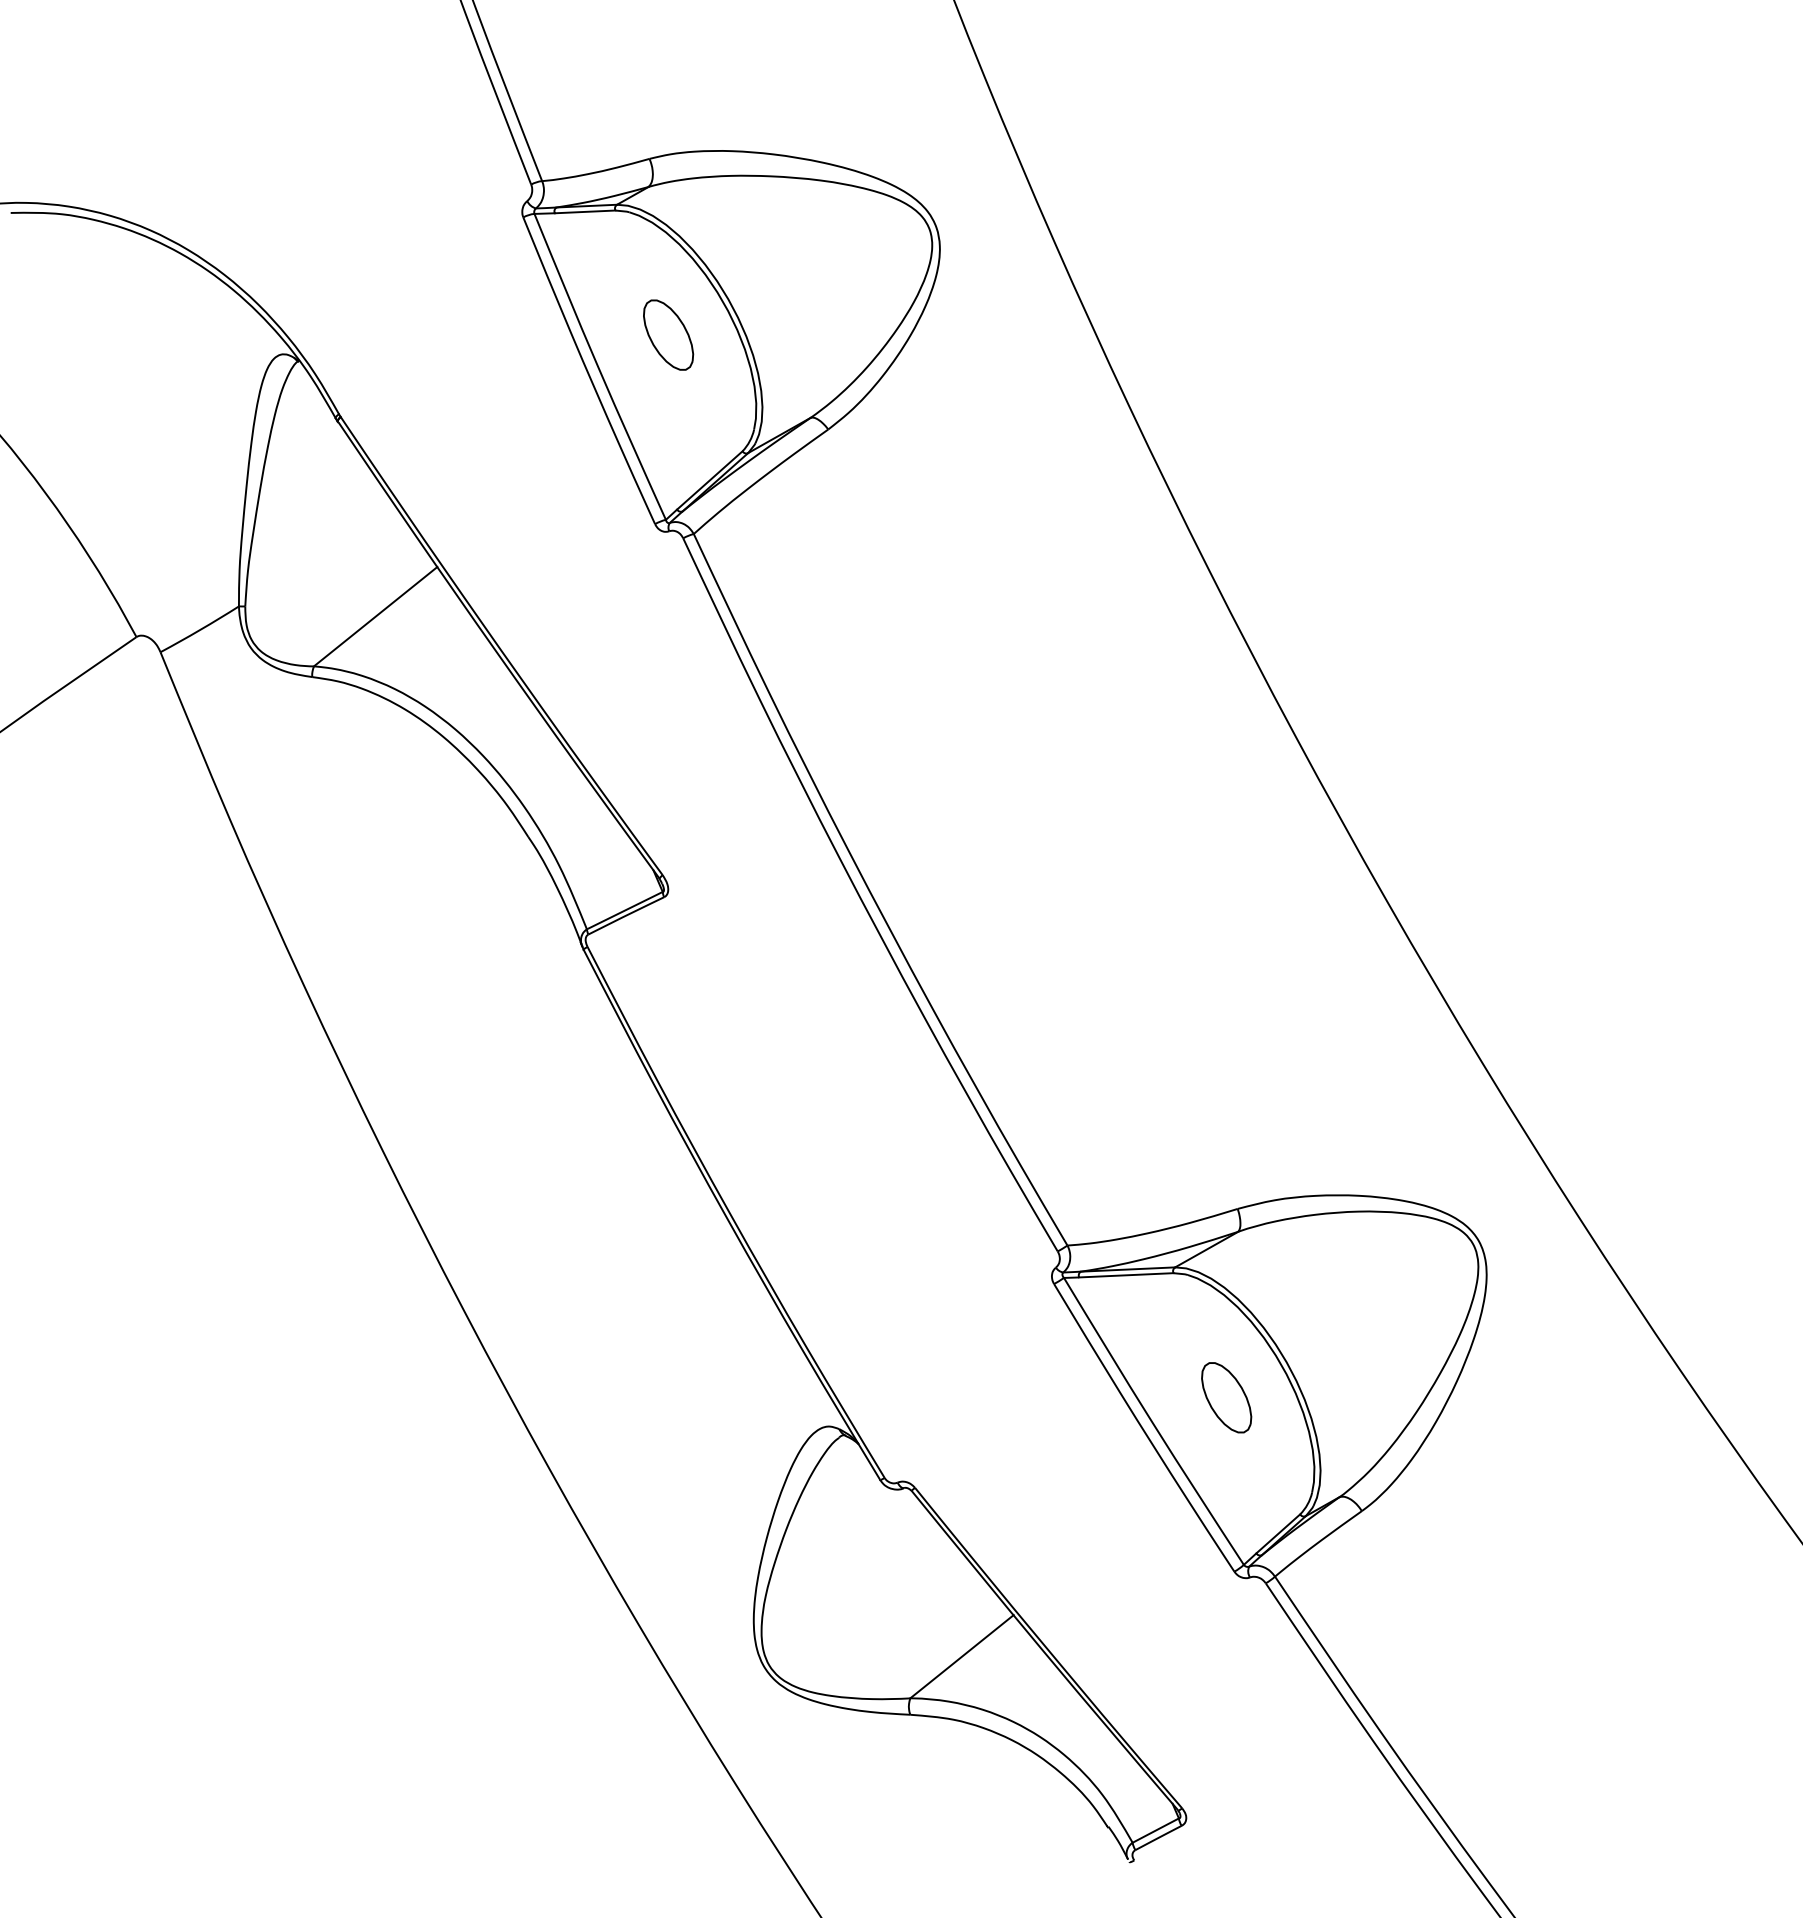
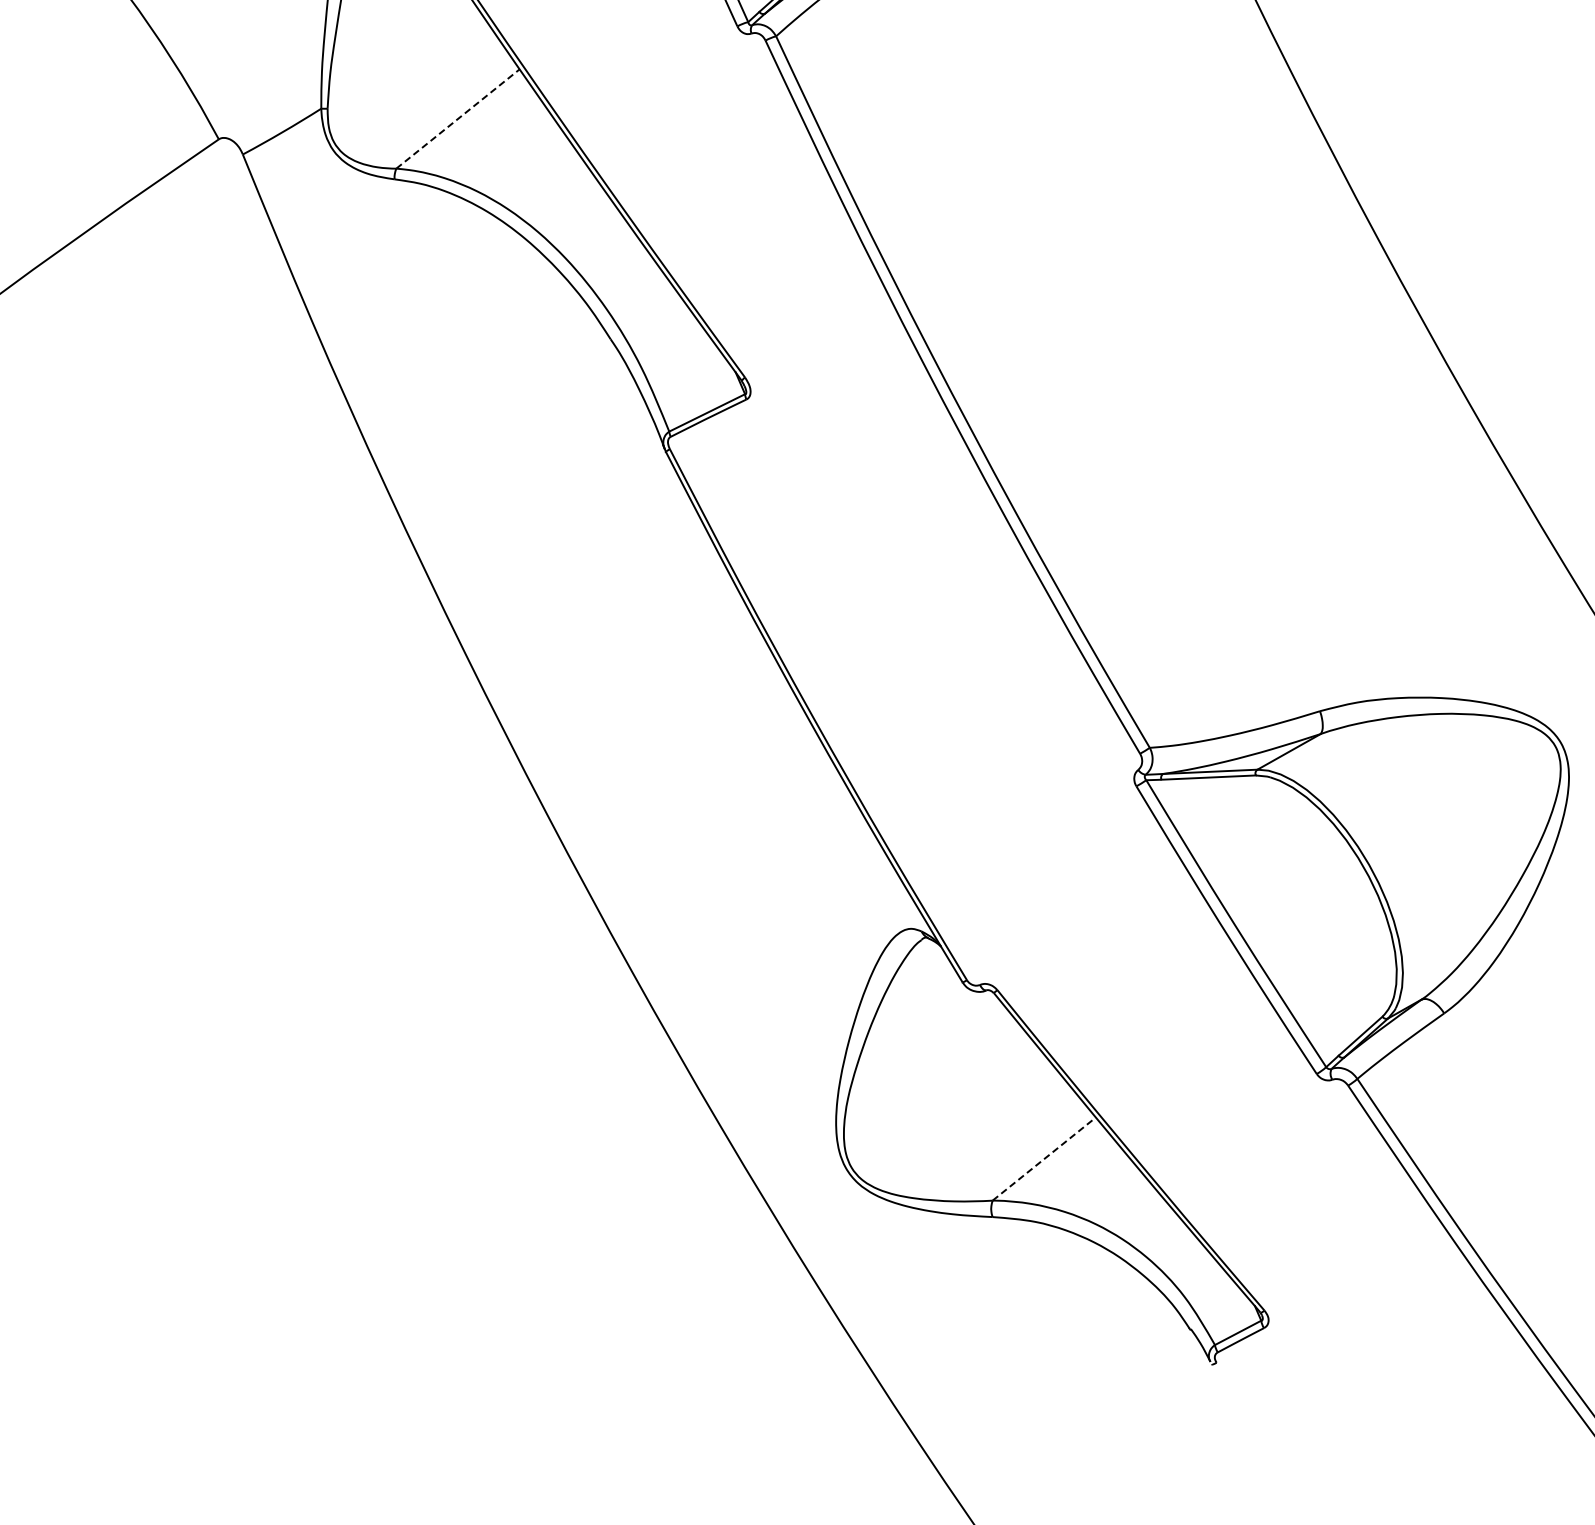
line: (376, 616) -> (458, 118), solid -> dashed
part: (1226, 1397) -> (1308, 899), removed
line: (962, 1656) -> (1044, 1158), solid -> dashed

